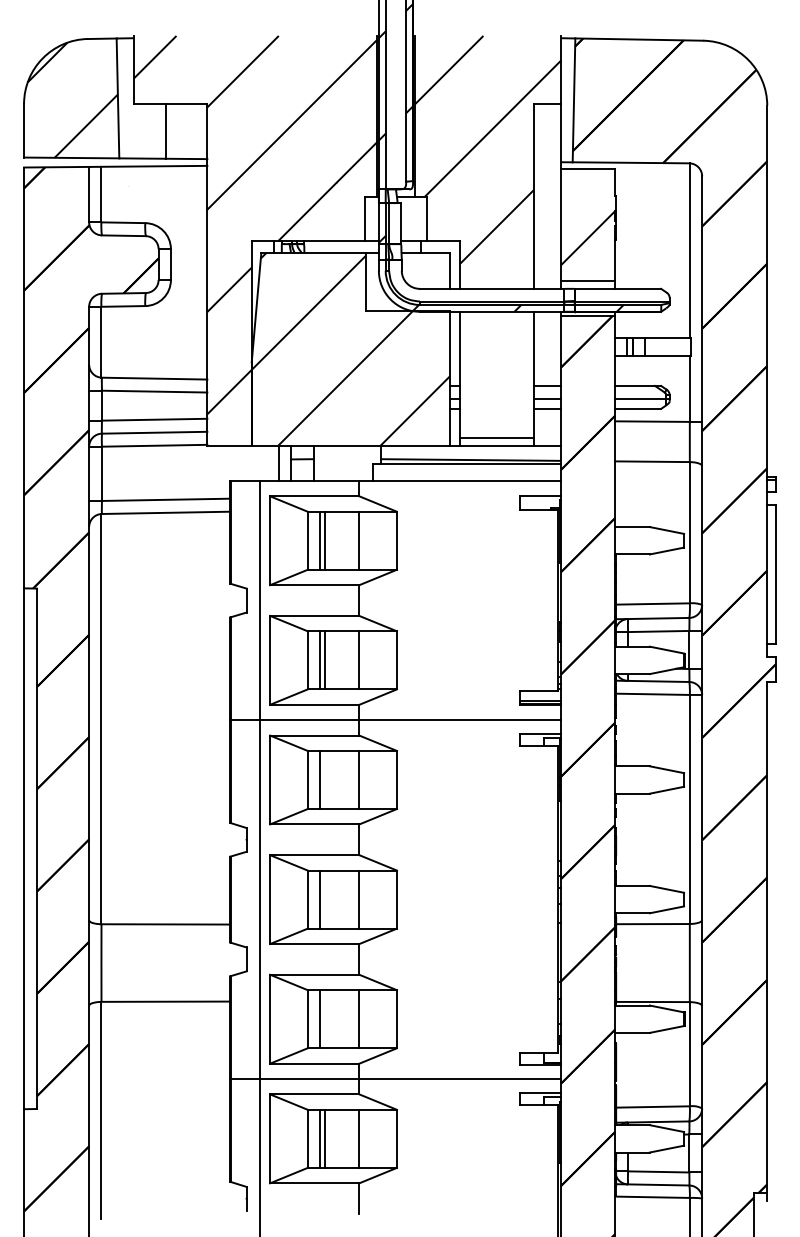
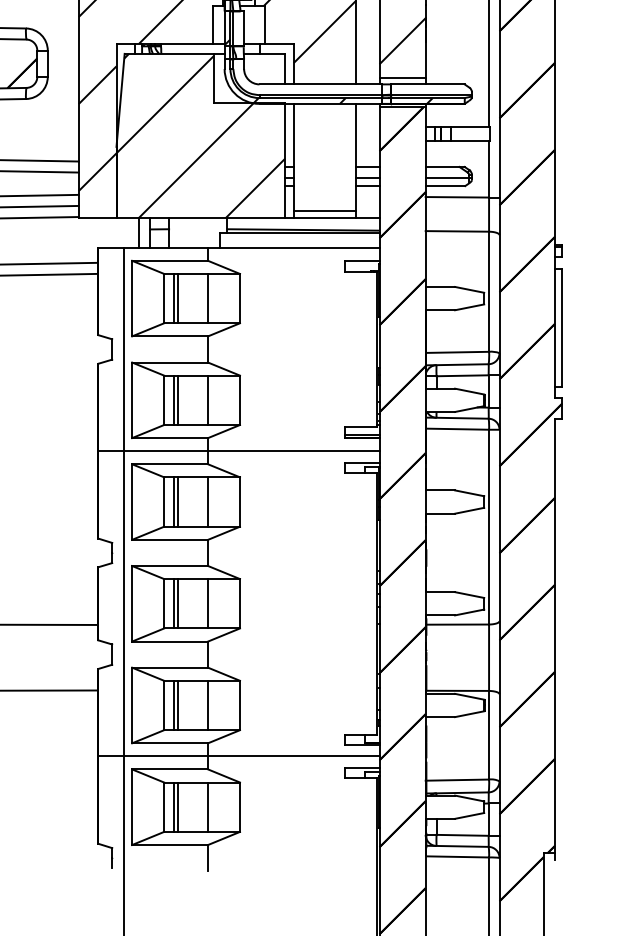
line: (324, 779) -> (178, 501), added
line: (324, 899) -> (178, 603), added
line: (324, 1019) -> (178, 705), added

